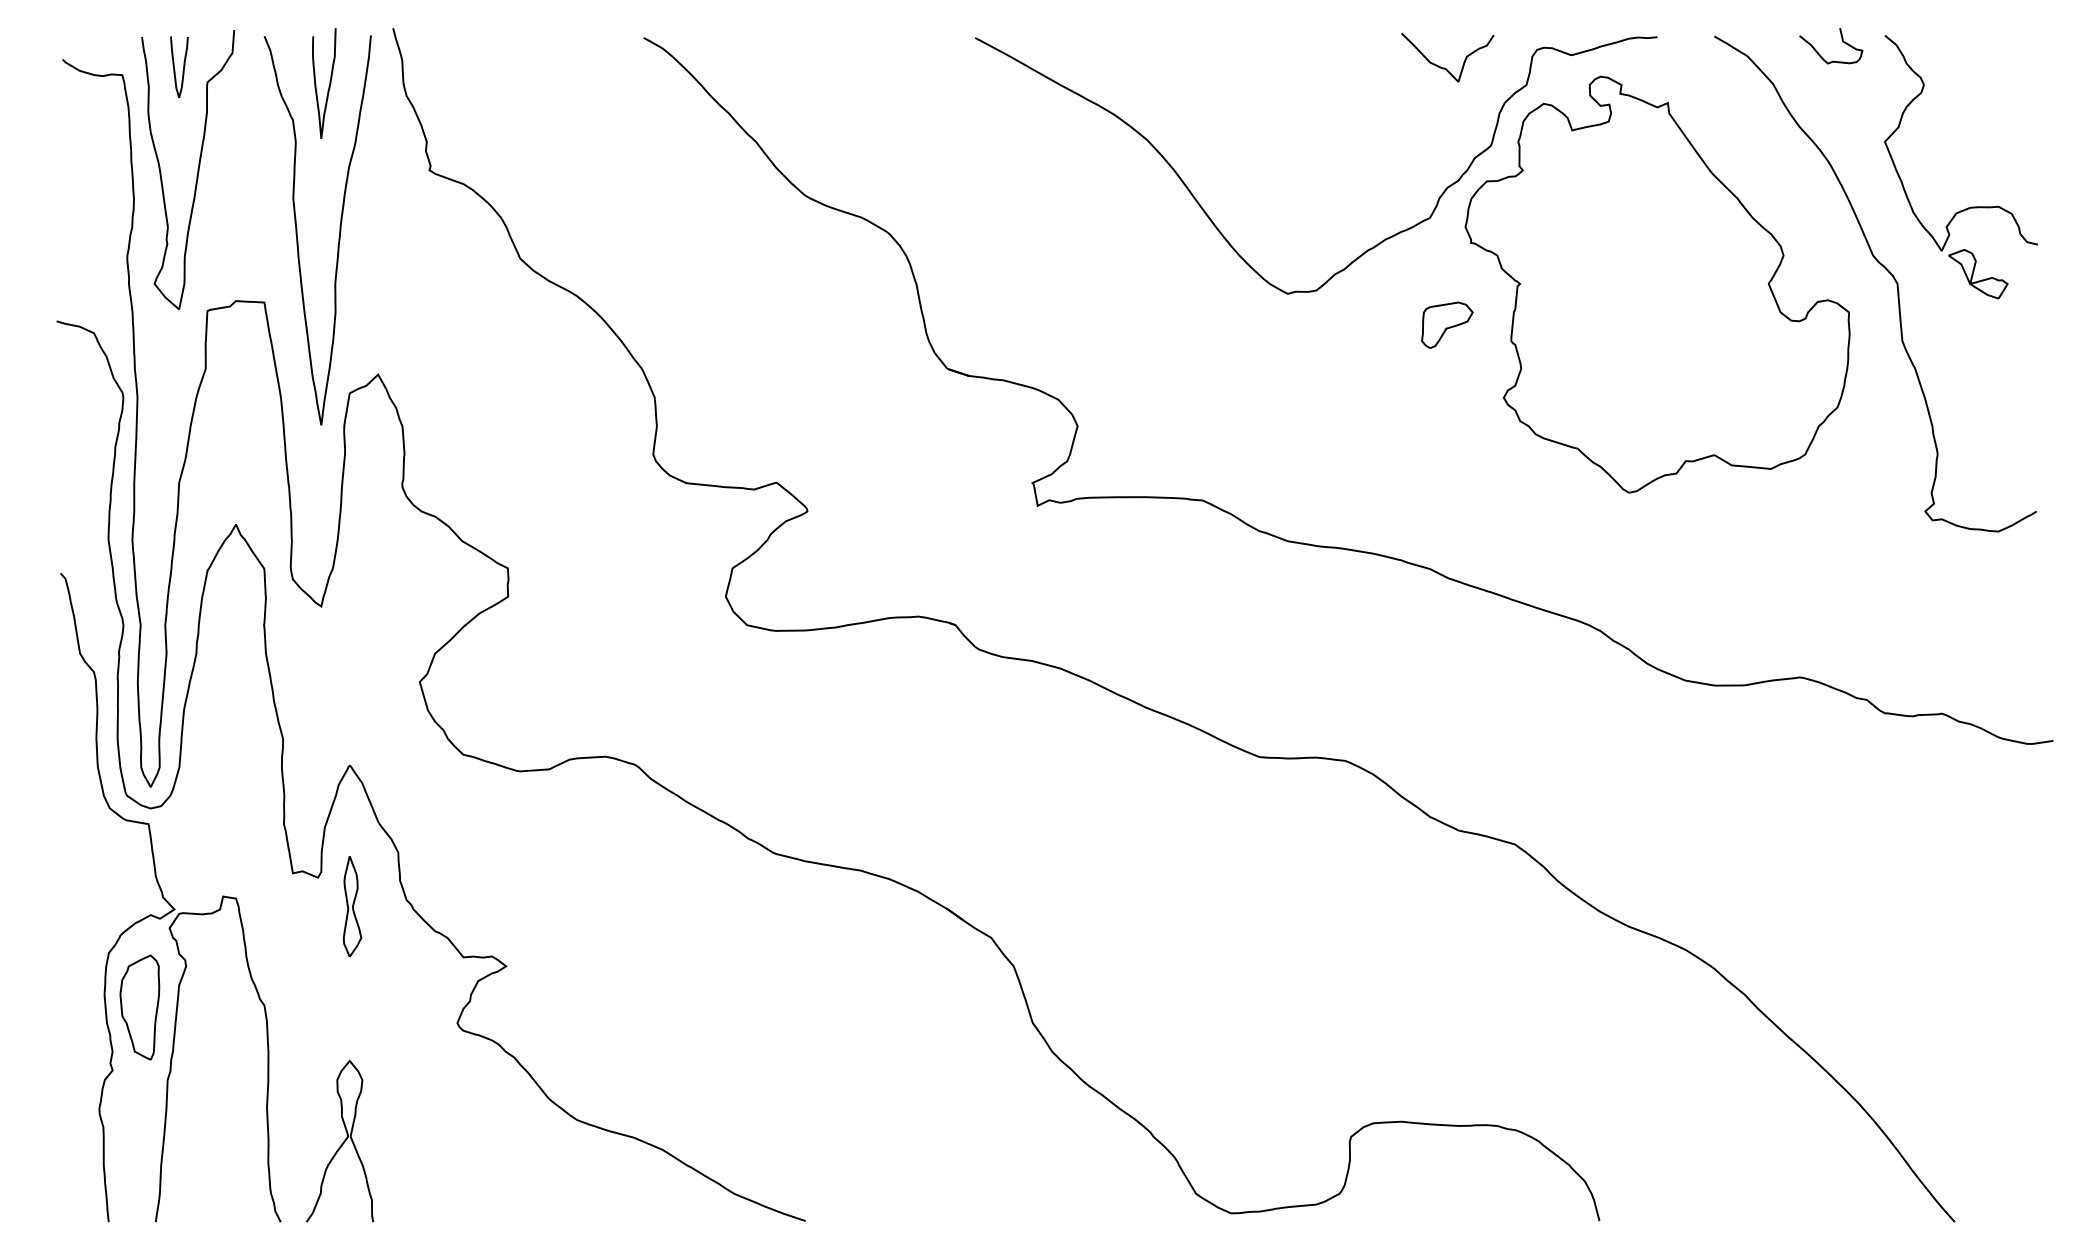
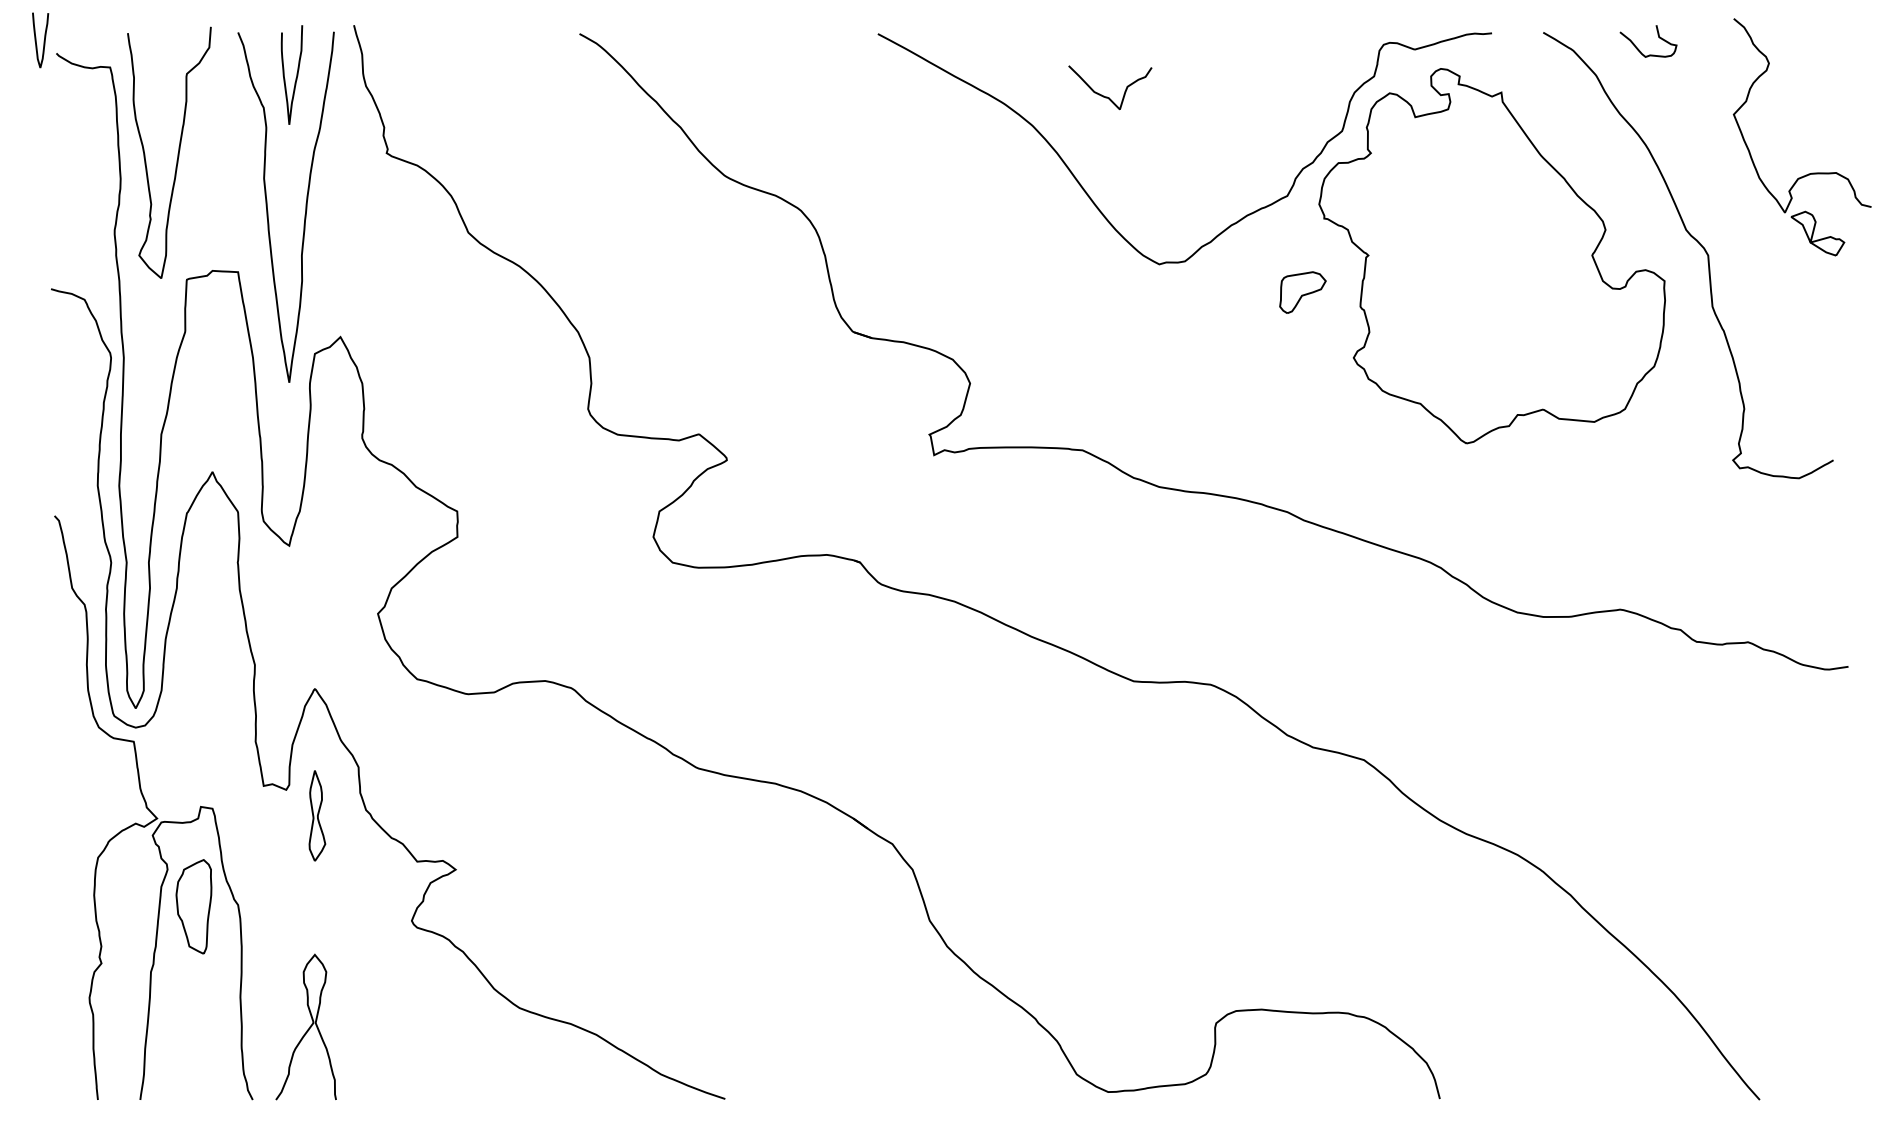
curve: (182, 67) -> (43, 40), moved
curve: (1444, 67) -> (1107, 96), moved
part: (1967, 207) -> (1808, 173), moved
part: (139, 1007) -> (193, 906), moved

